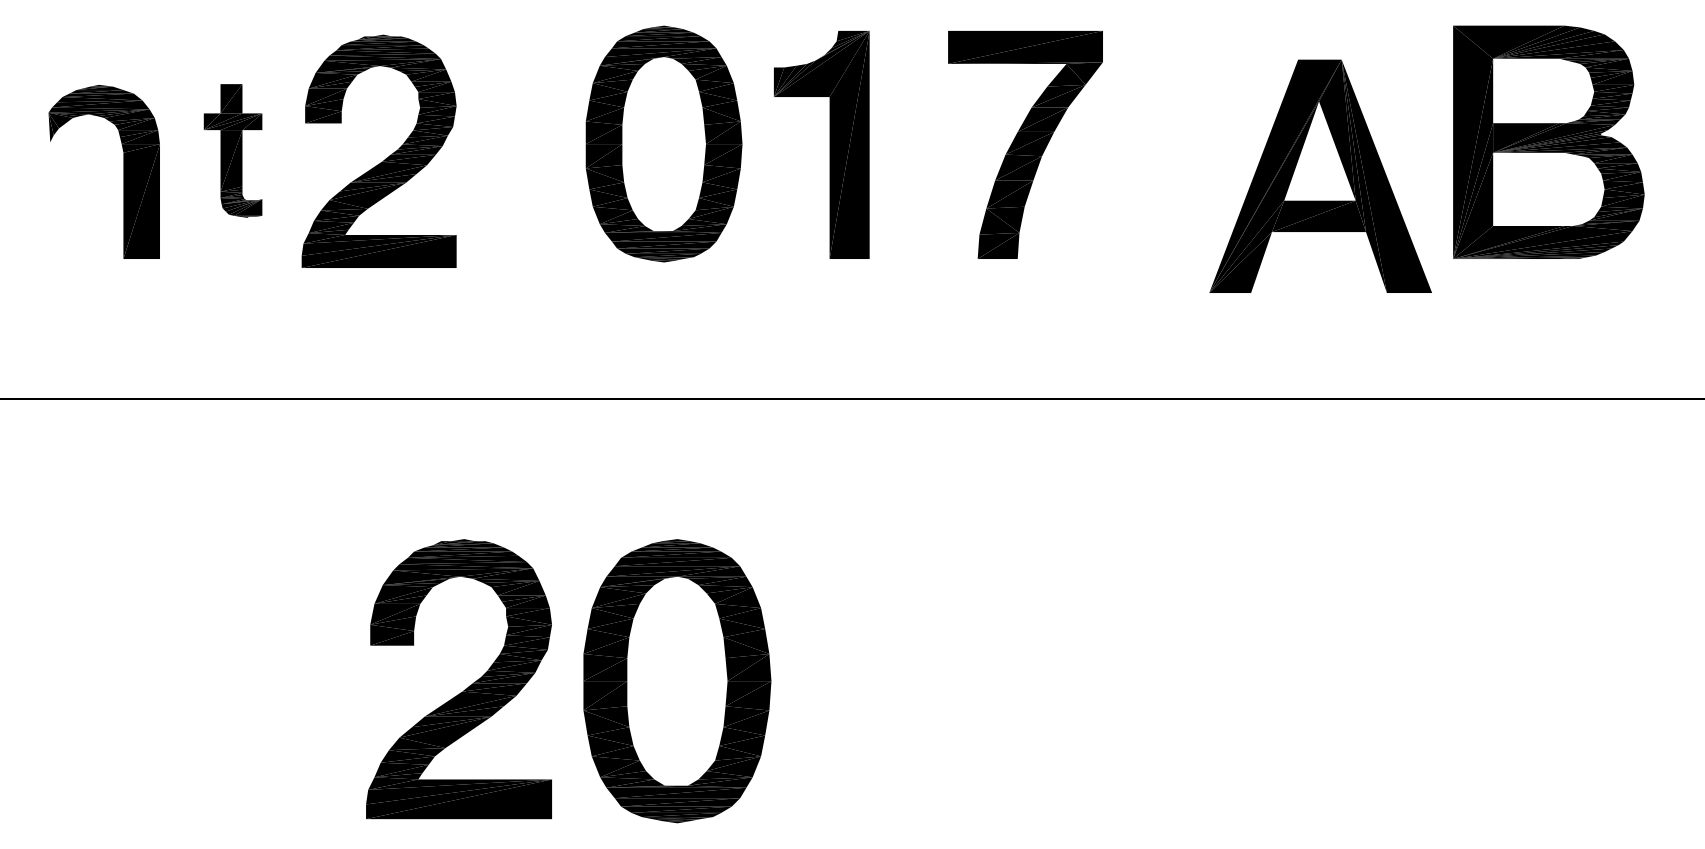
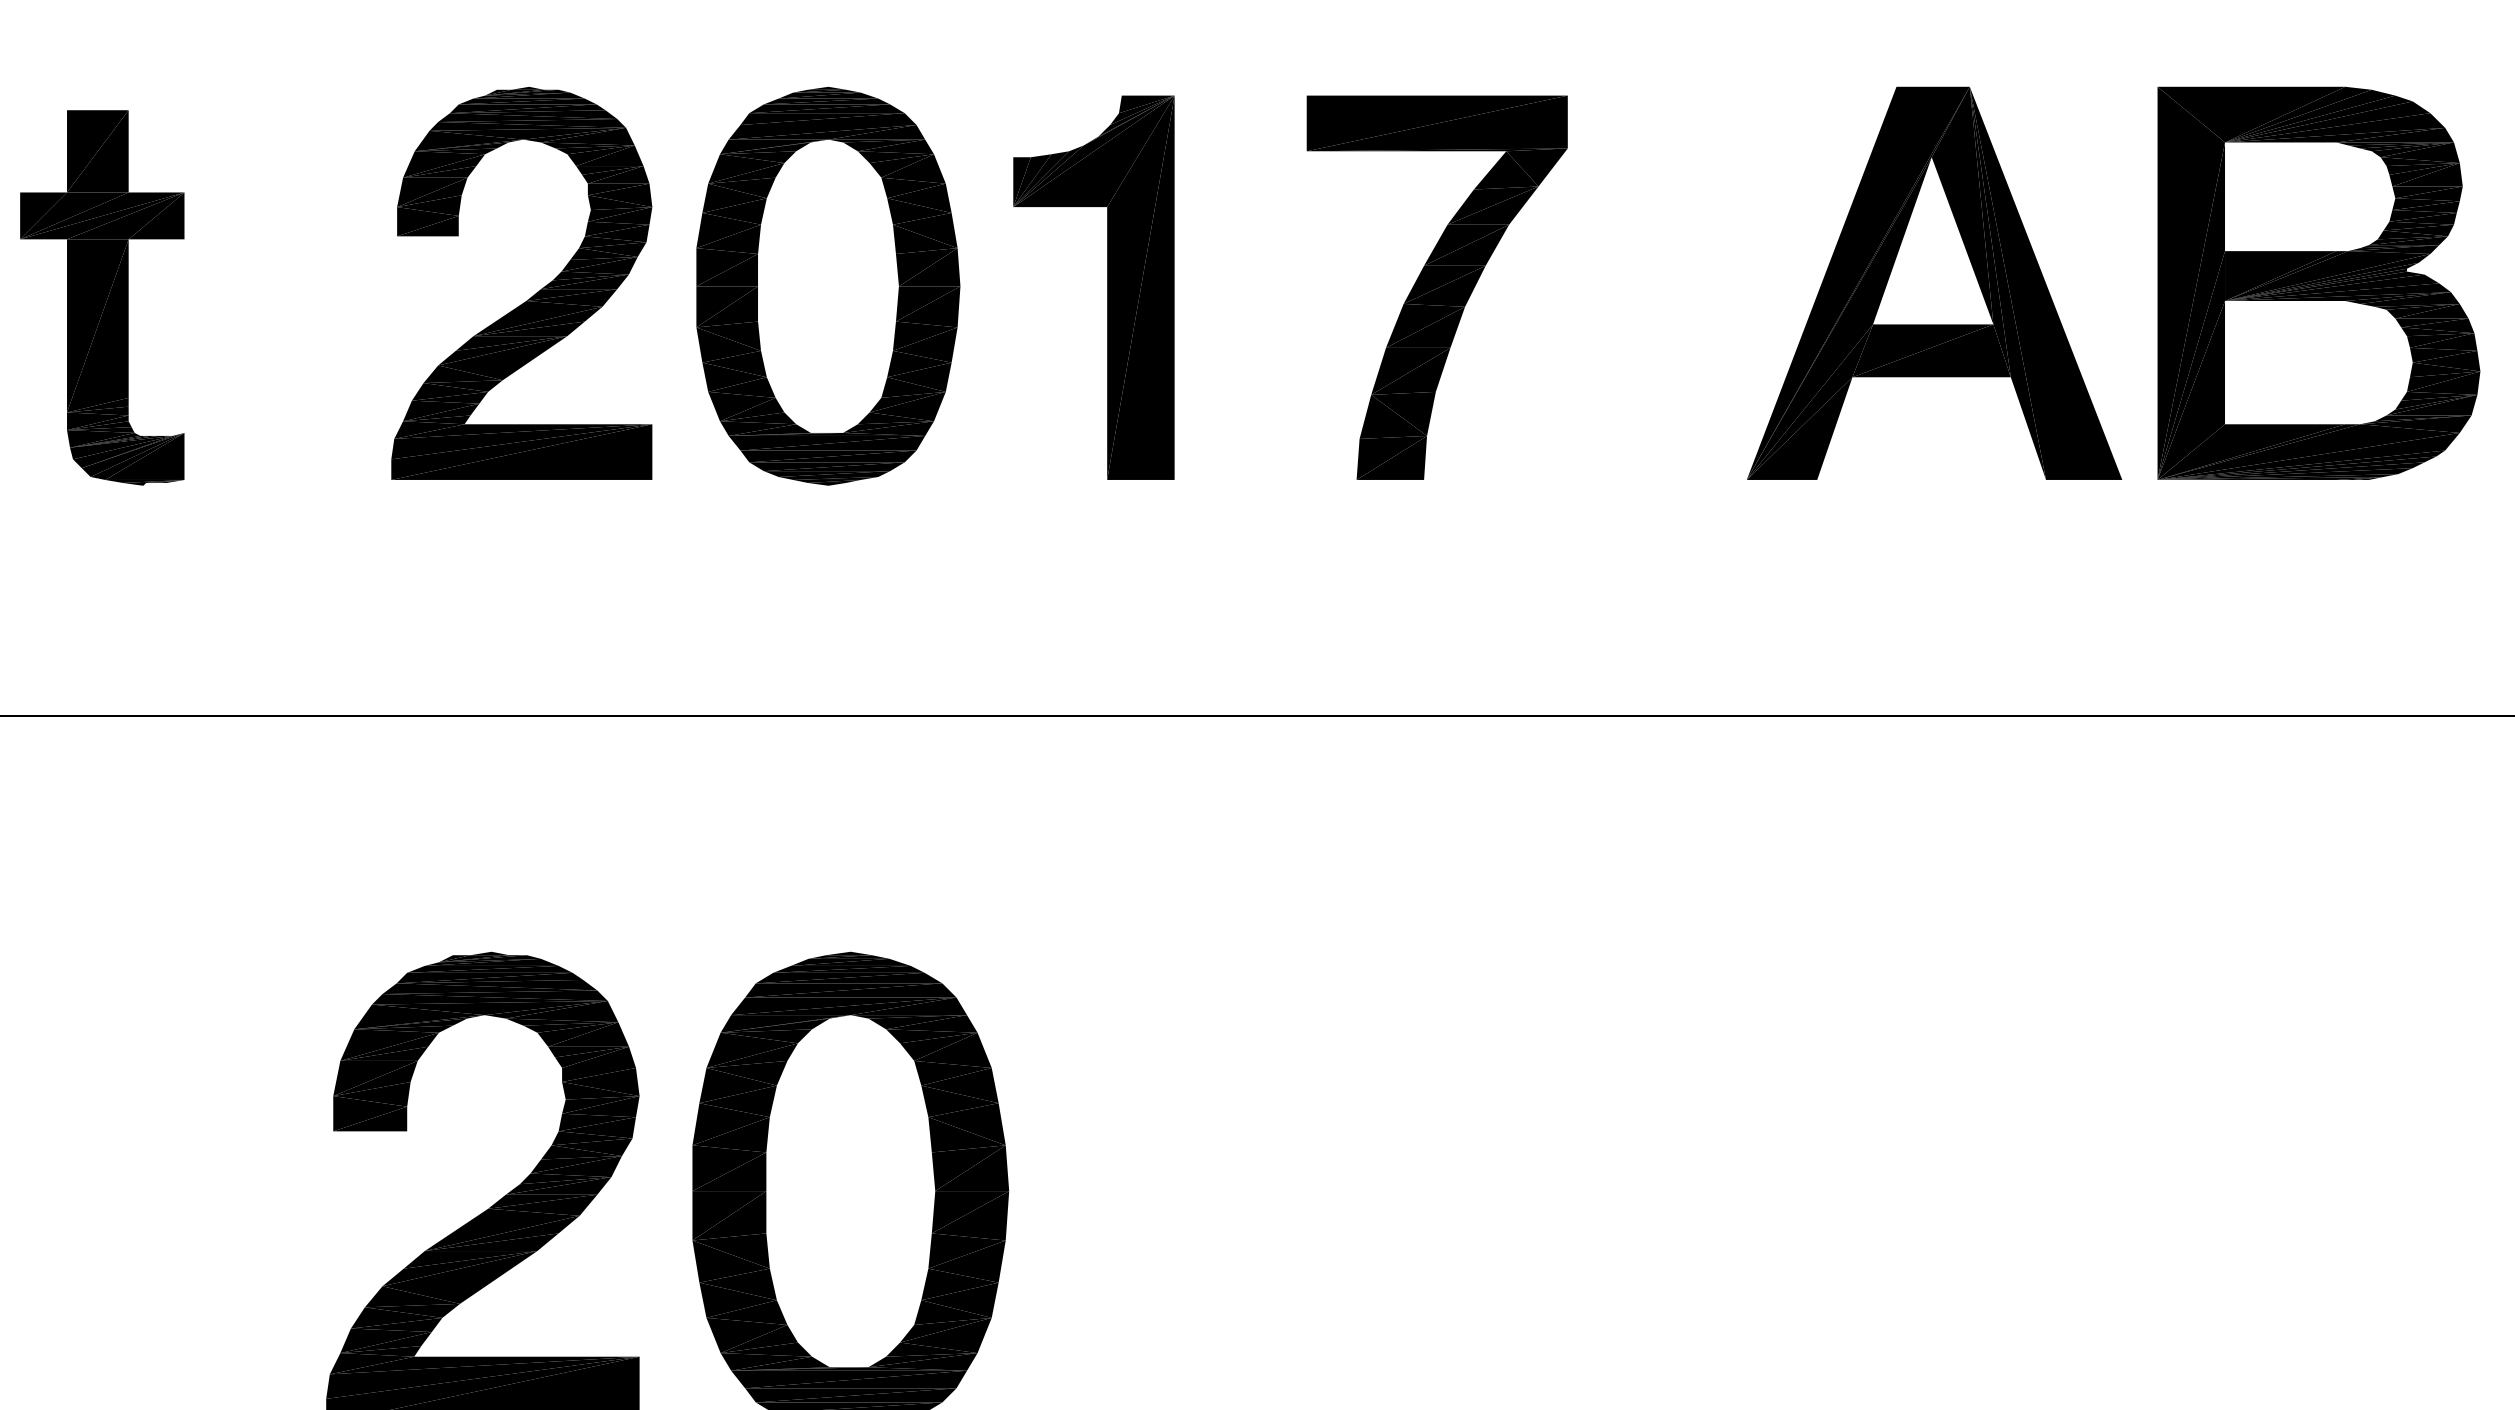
part: (232, 150) -> (101, 297), size x1.67
part: (385, 158) -> (532, 295), moved
part: (1320, 175) -> (1934, 281), moved

